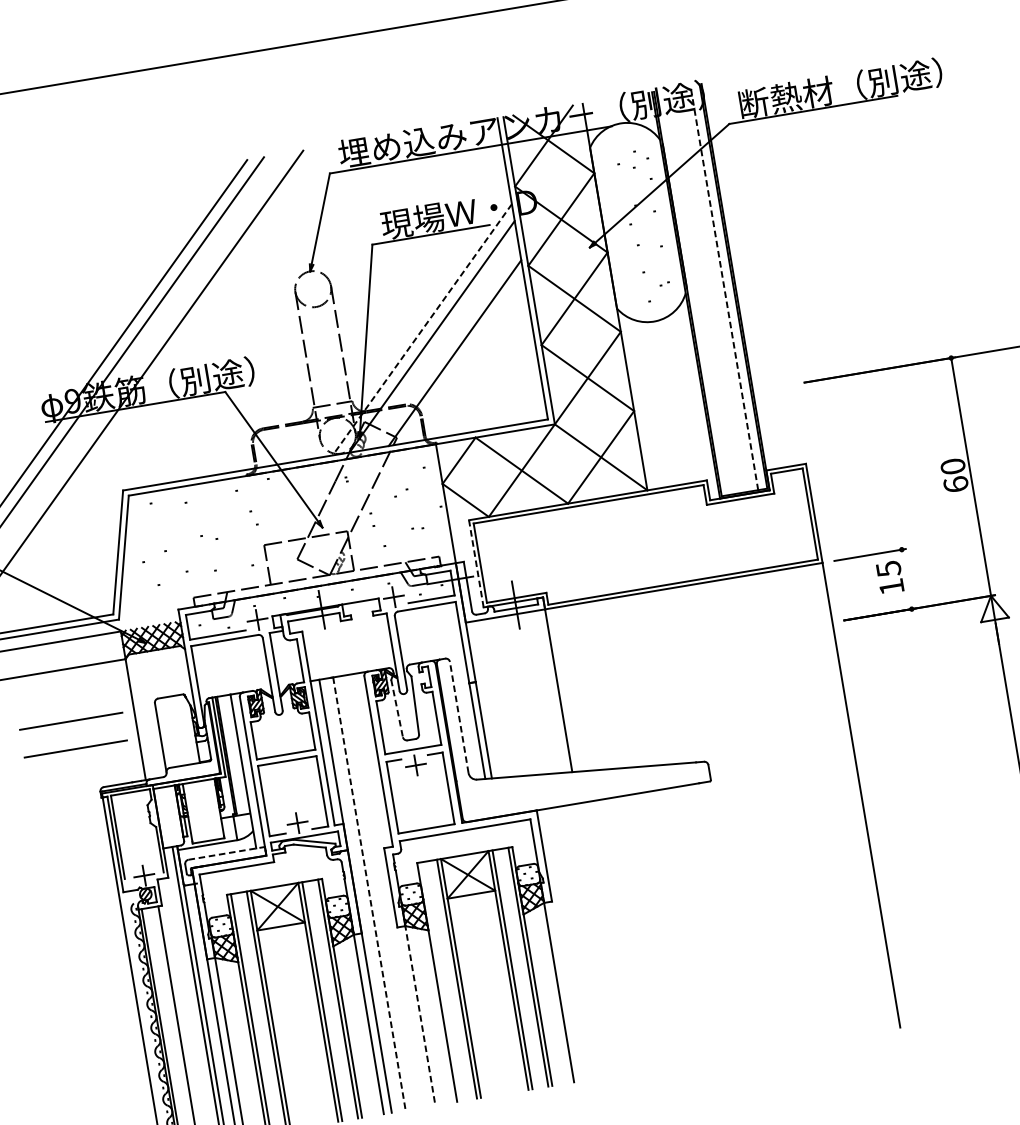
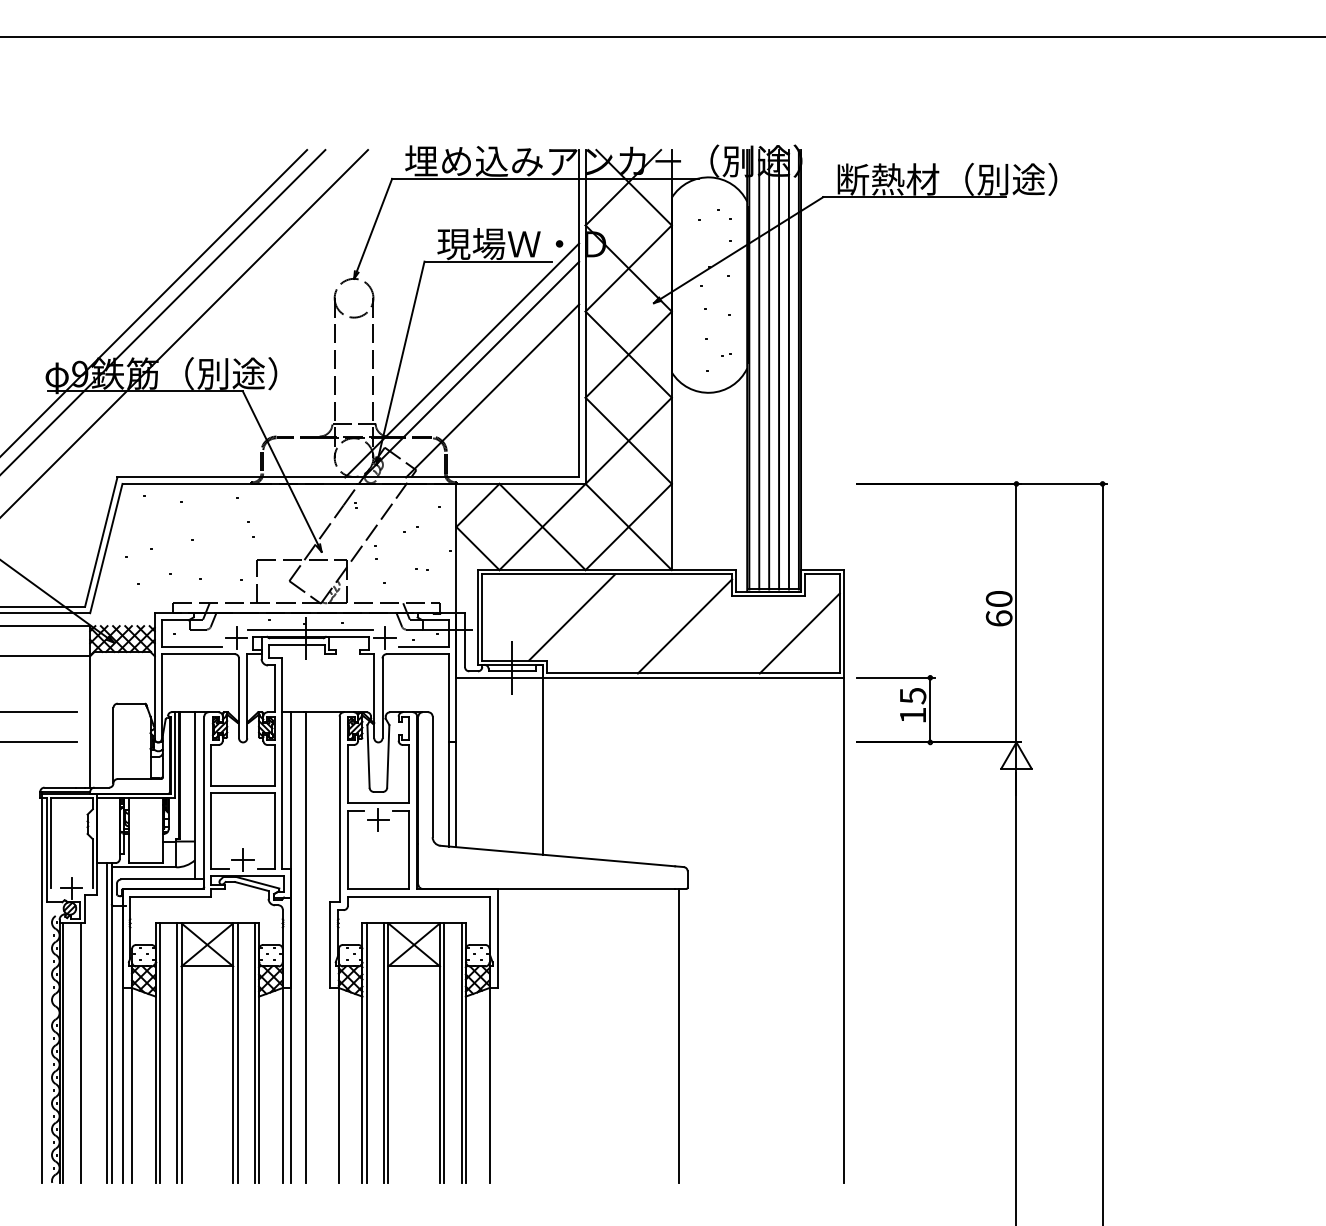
line: (723, 287) -> (788, 369), dashed -> solid
line: (715, 289) -> (779, 369), added
line: (706, 290) -> (769, 369), added
line: (697, 292) -> (759, 369), added
line: (421, 329) -> (461, 360), dashed -> solid
line: (774, 529) -> (799, 633), added
line: (667, 540) -> (684, 626), added
line: (563, 549) -> (572, 617), added
line: (475, 562) -> (477, 616), dashed -> solid
line: (906, 578) -> (930, 709), added
line: (324, 600) -> (310, 629), added
line: (397, 708) -> (368, 756), dashed -> solid
line: (459, 717) -> (432, 776), dashed -> solid
line: (226, 853) -> (162, 879), dashed -> solid
line: (369, 894) -> (306, 948), dashed -> solid
line: (726, 917) -> (679, 1035), added
line: (440, 981) -> (366, 1052), added
line: (419, 1014) -> (338, 1084), dashed -> solid

